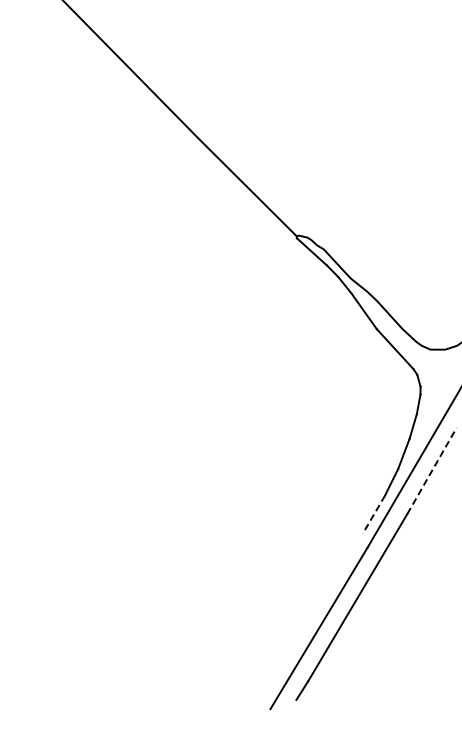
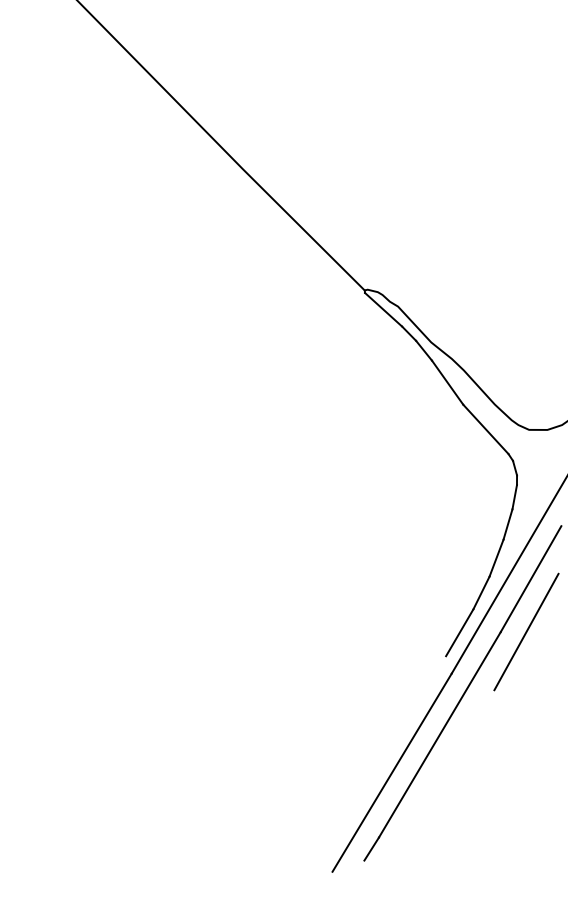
line: (431, 471) -> (530, 579), dashed -> solid
line: (428, 513) -> (526, 631), added
line: (373, 515) -> (459, 633), dashed -> solid

